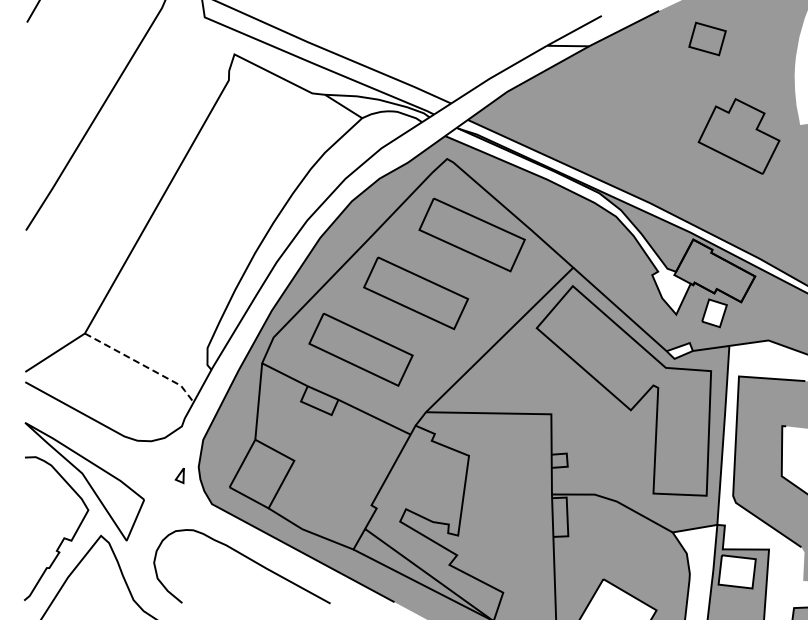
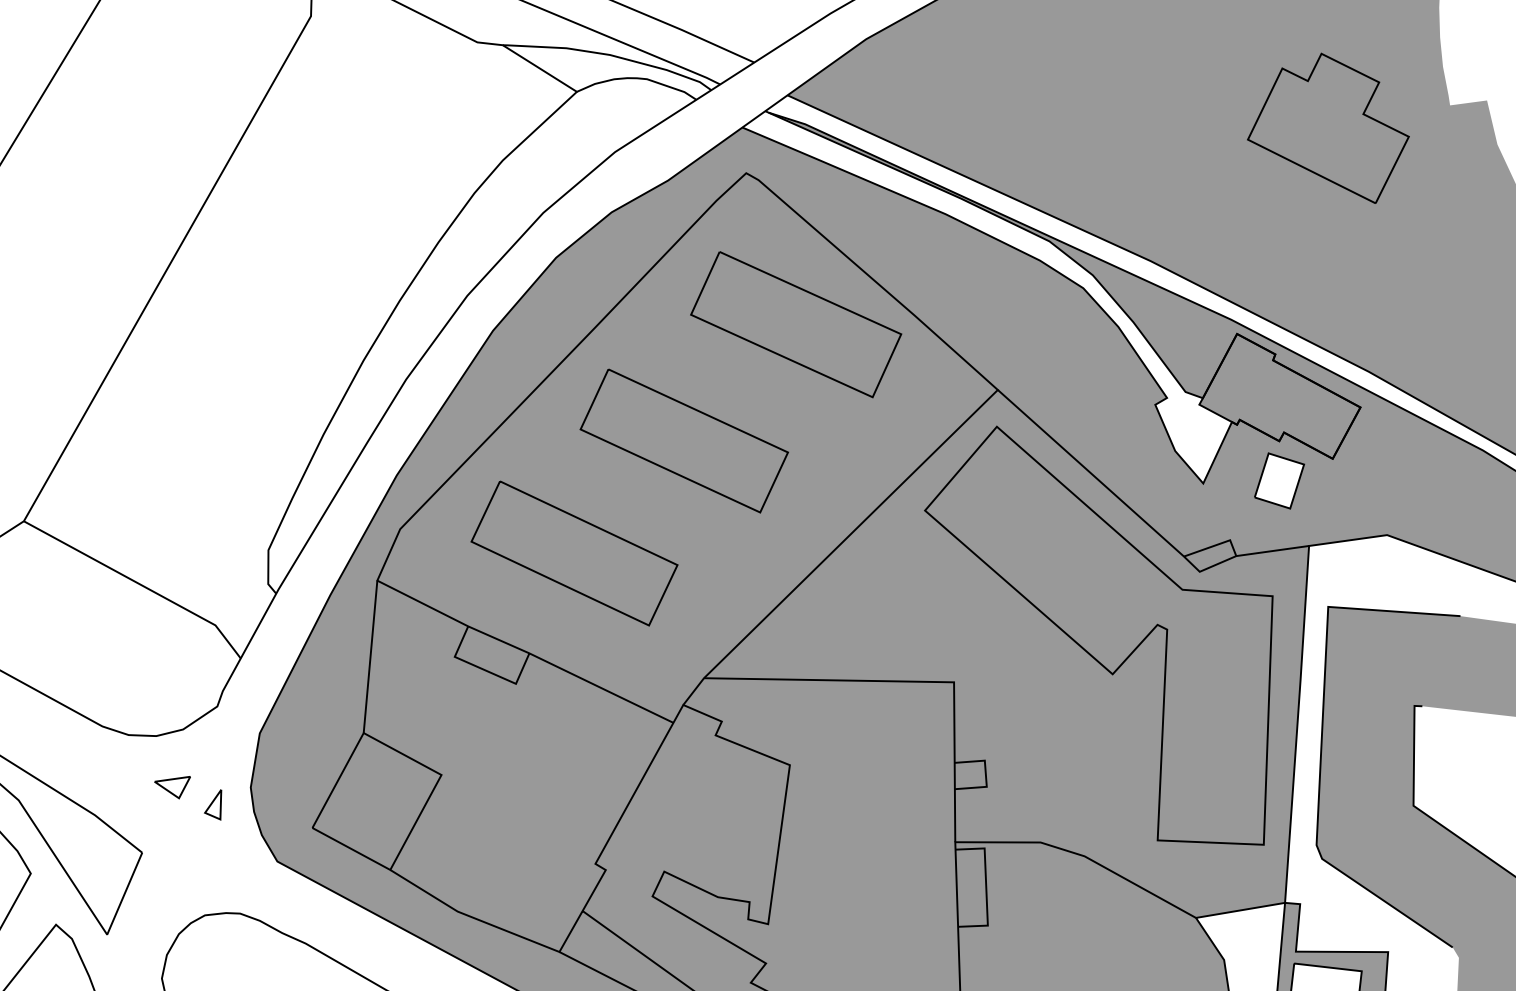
fill: (679, 350) -> (1209, 555), added
line: (143, 365) -> (140, 584), dashed -> solid
part: (159, 466) -> (172, 786), added

